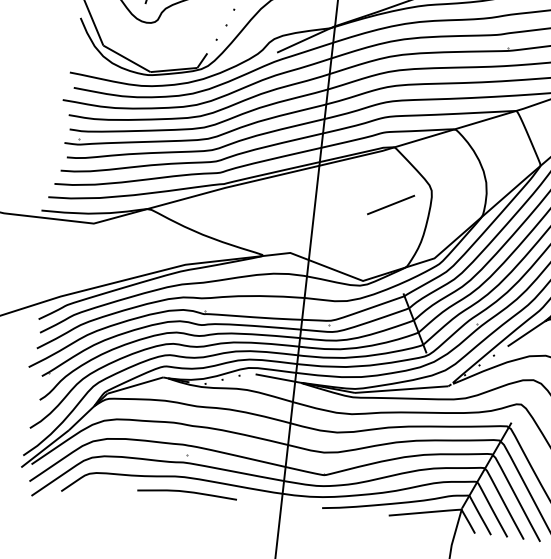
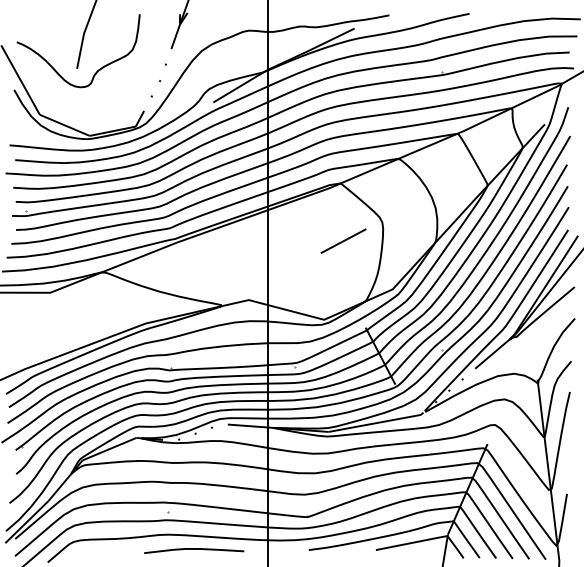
curve: (187, 492) -> (194, 549), moved

